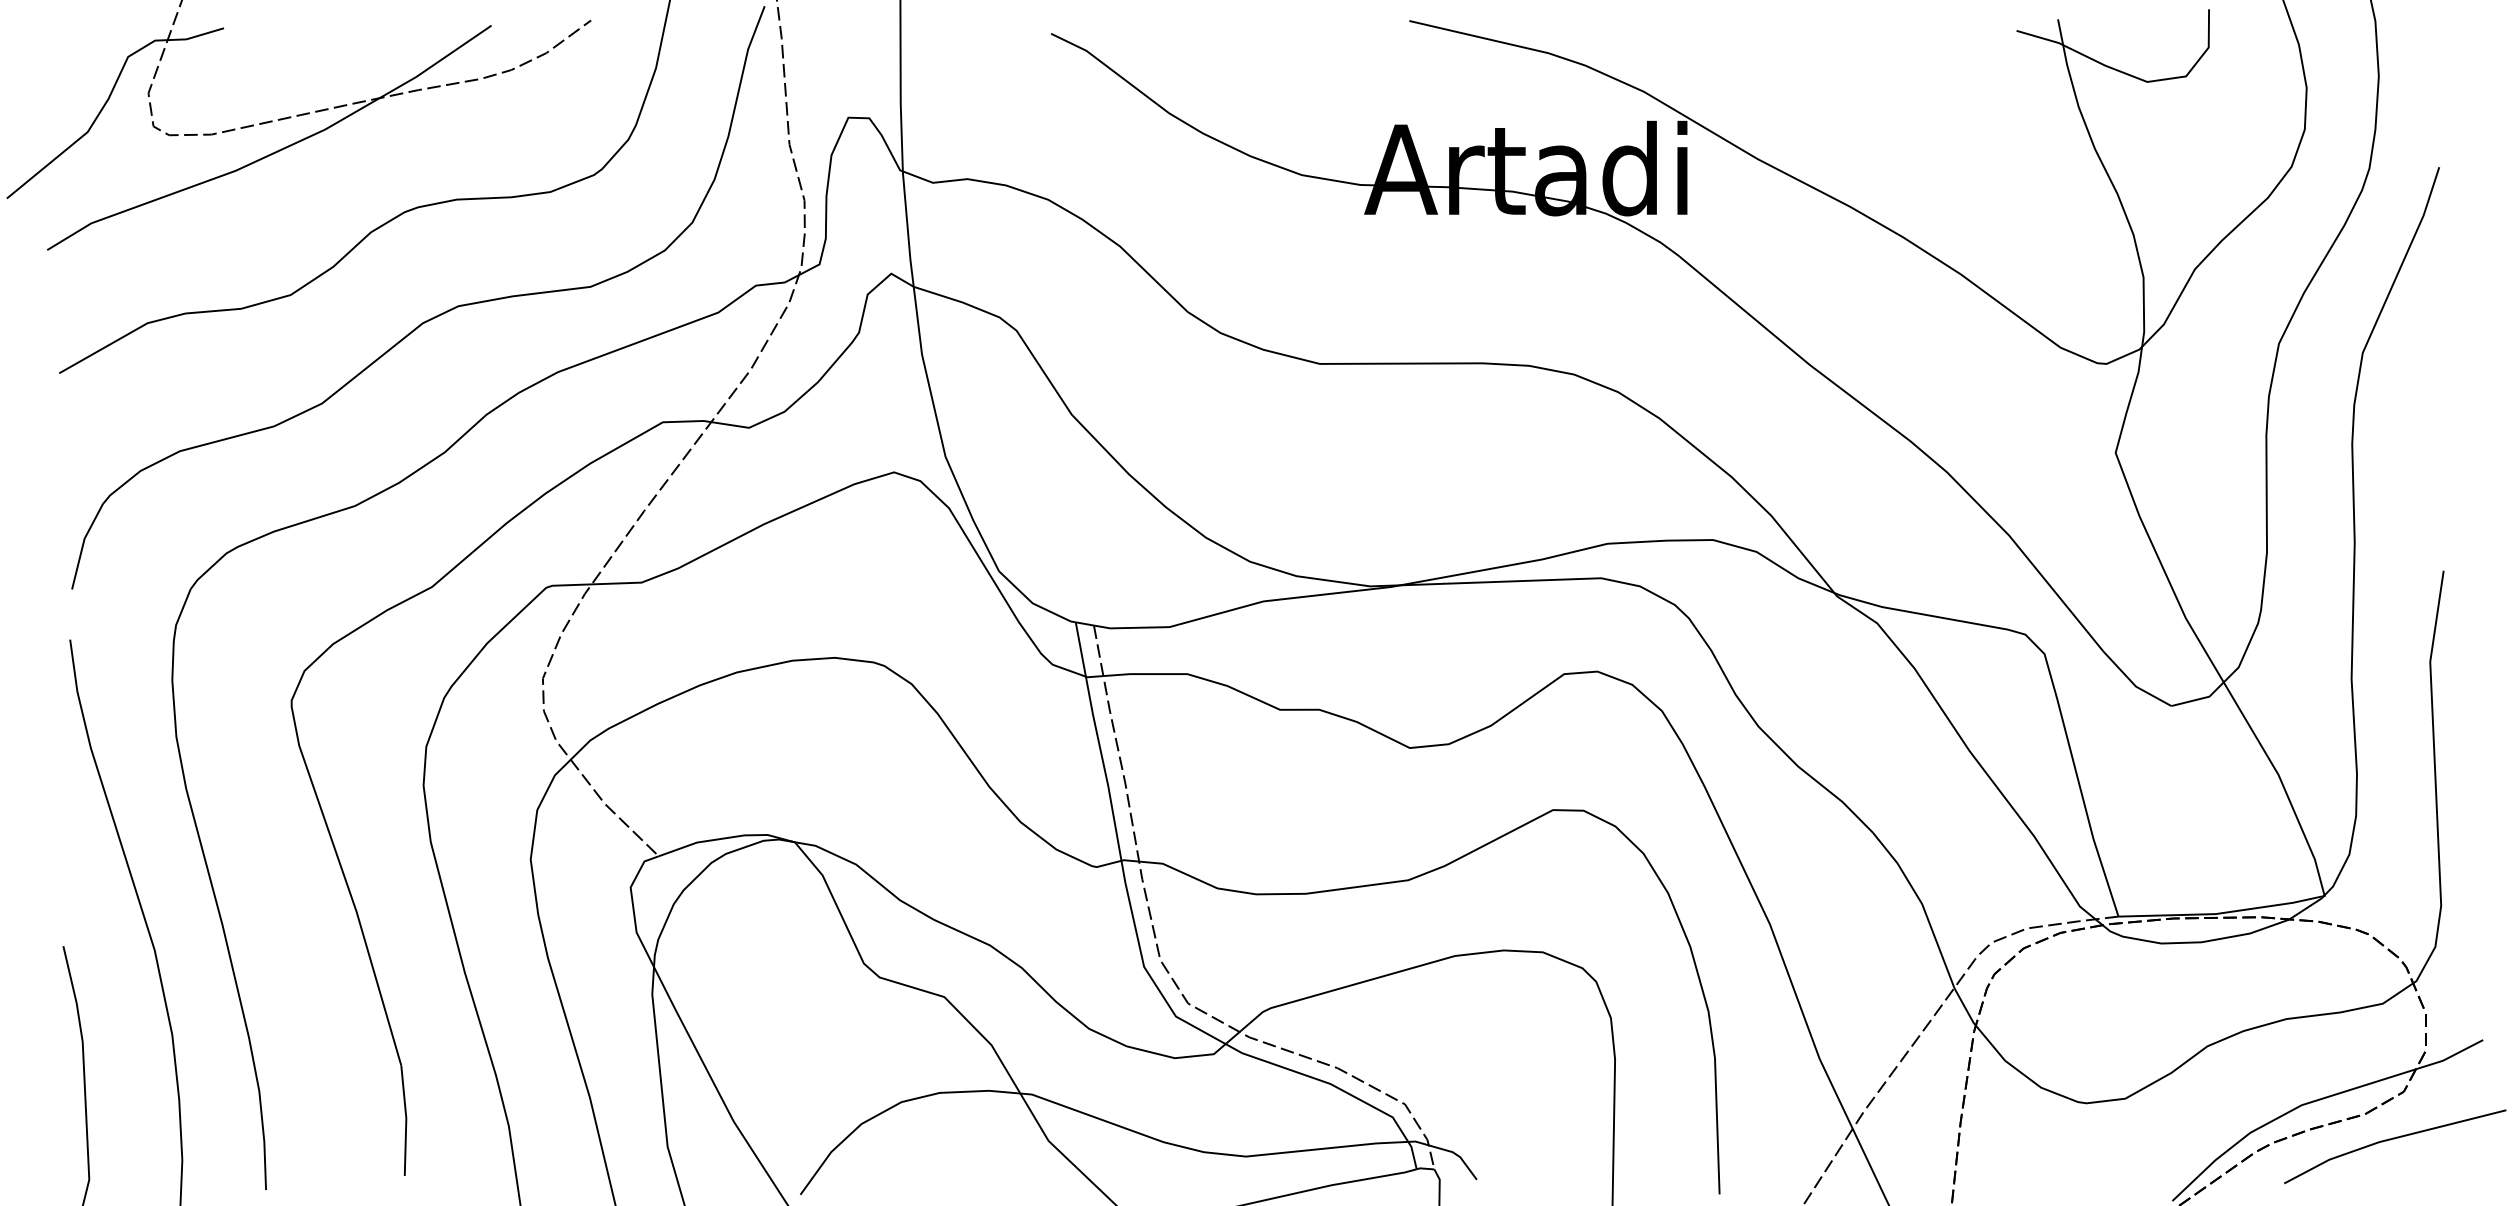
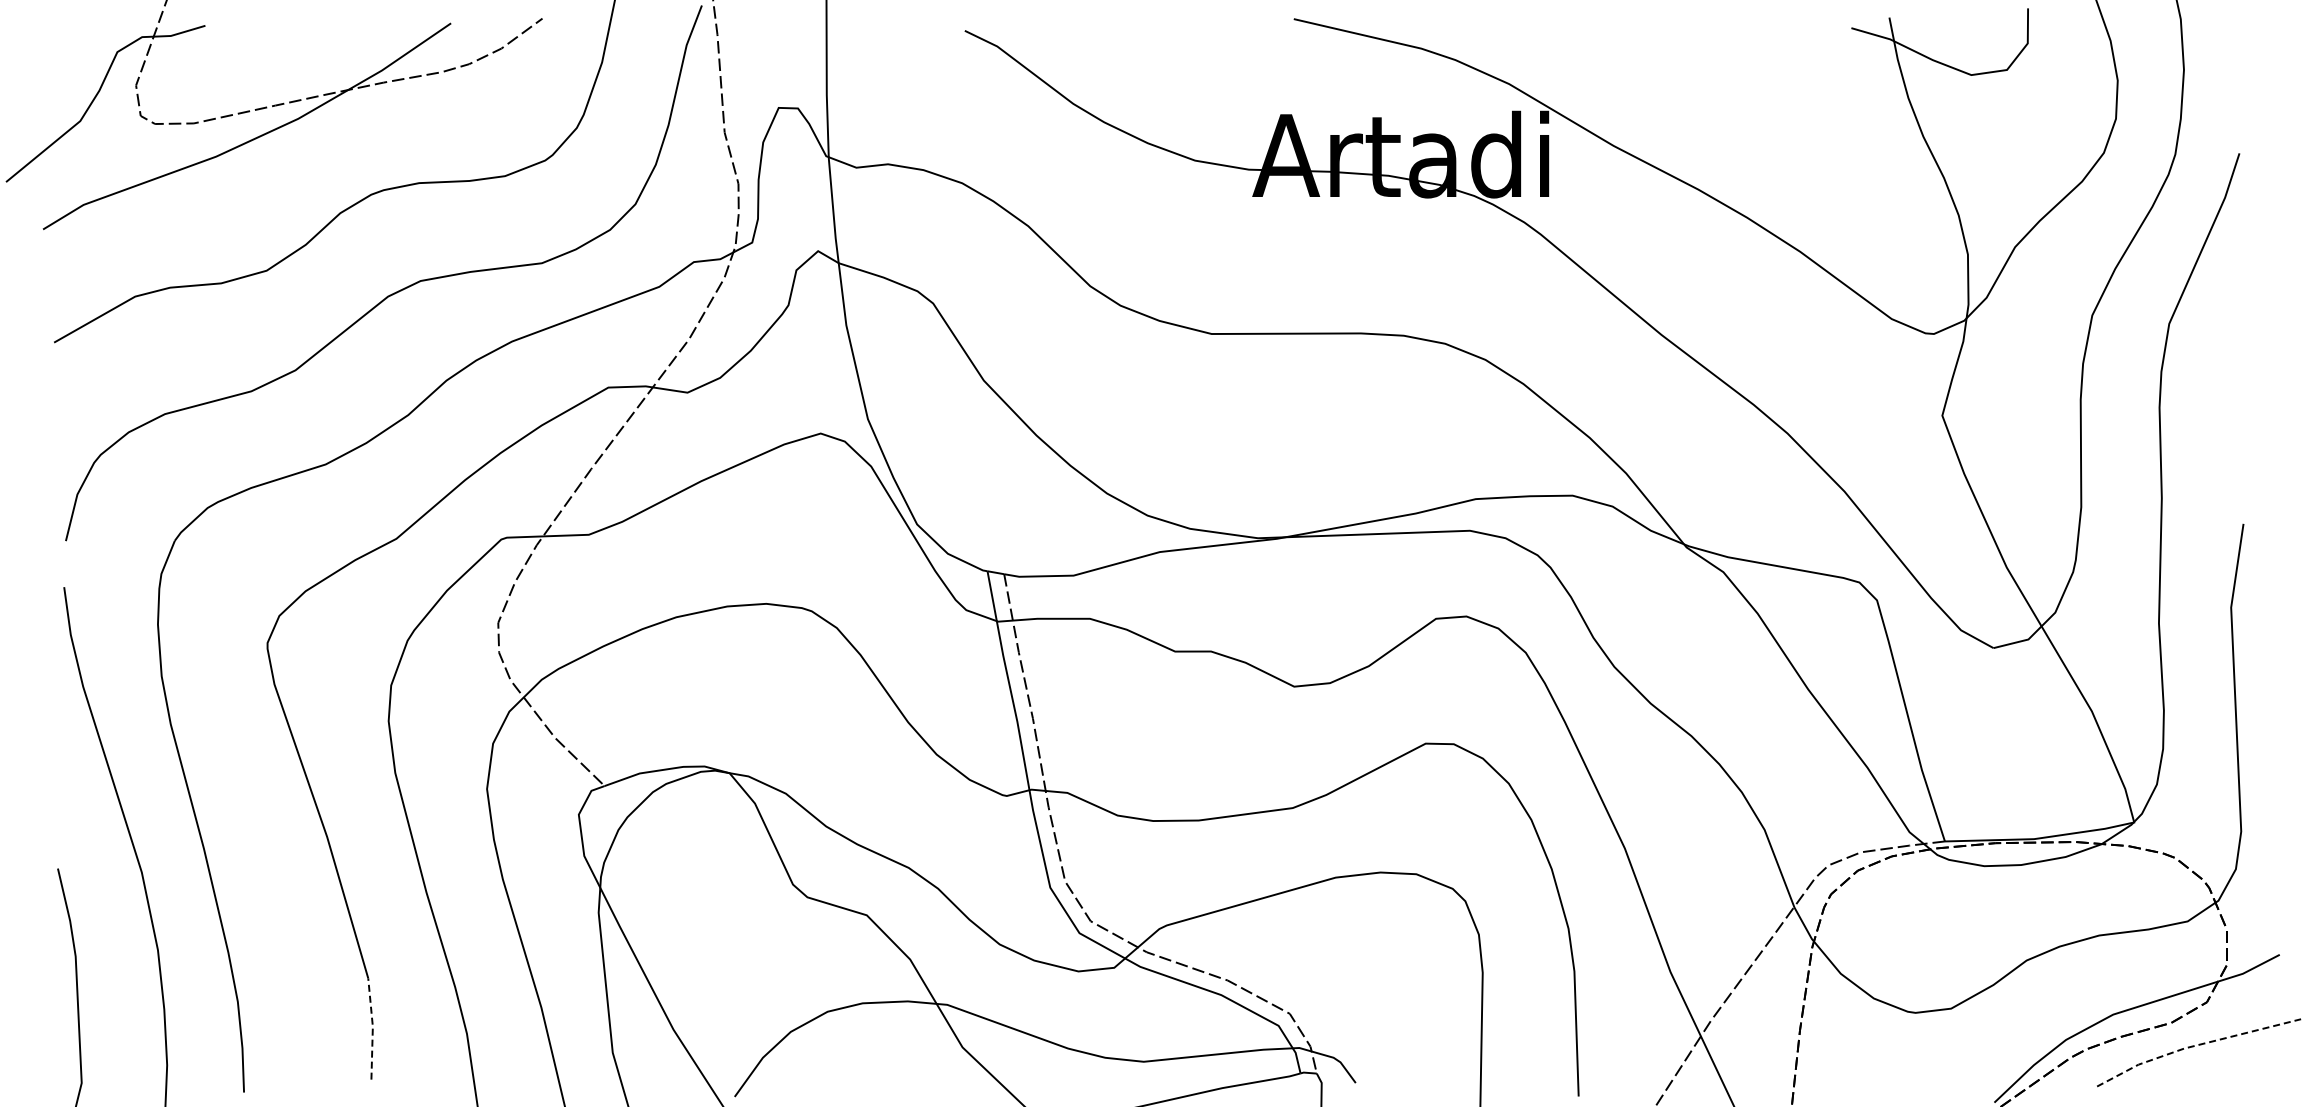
line: (405, 1119) -> (372, 1027), solid -> dashed
line: (2391, 1138) -> (2195, 1045), solid -> dashed

